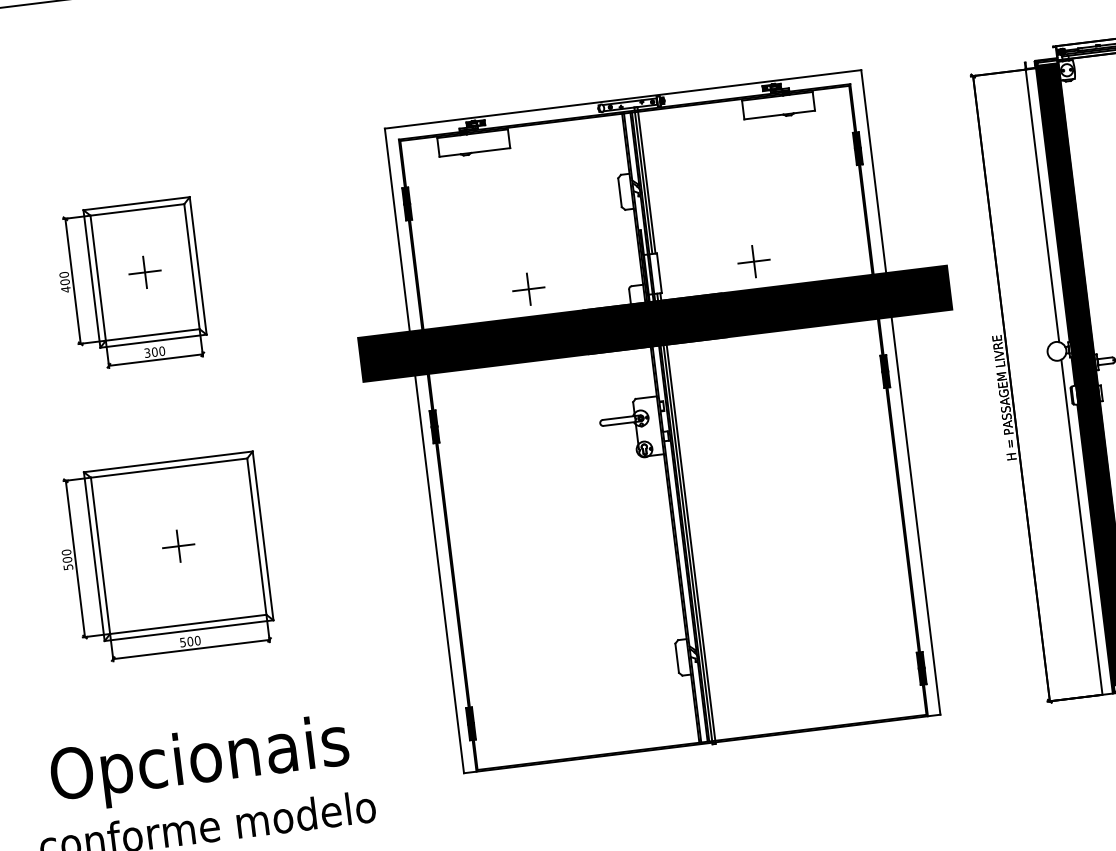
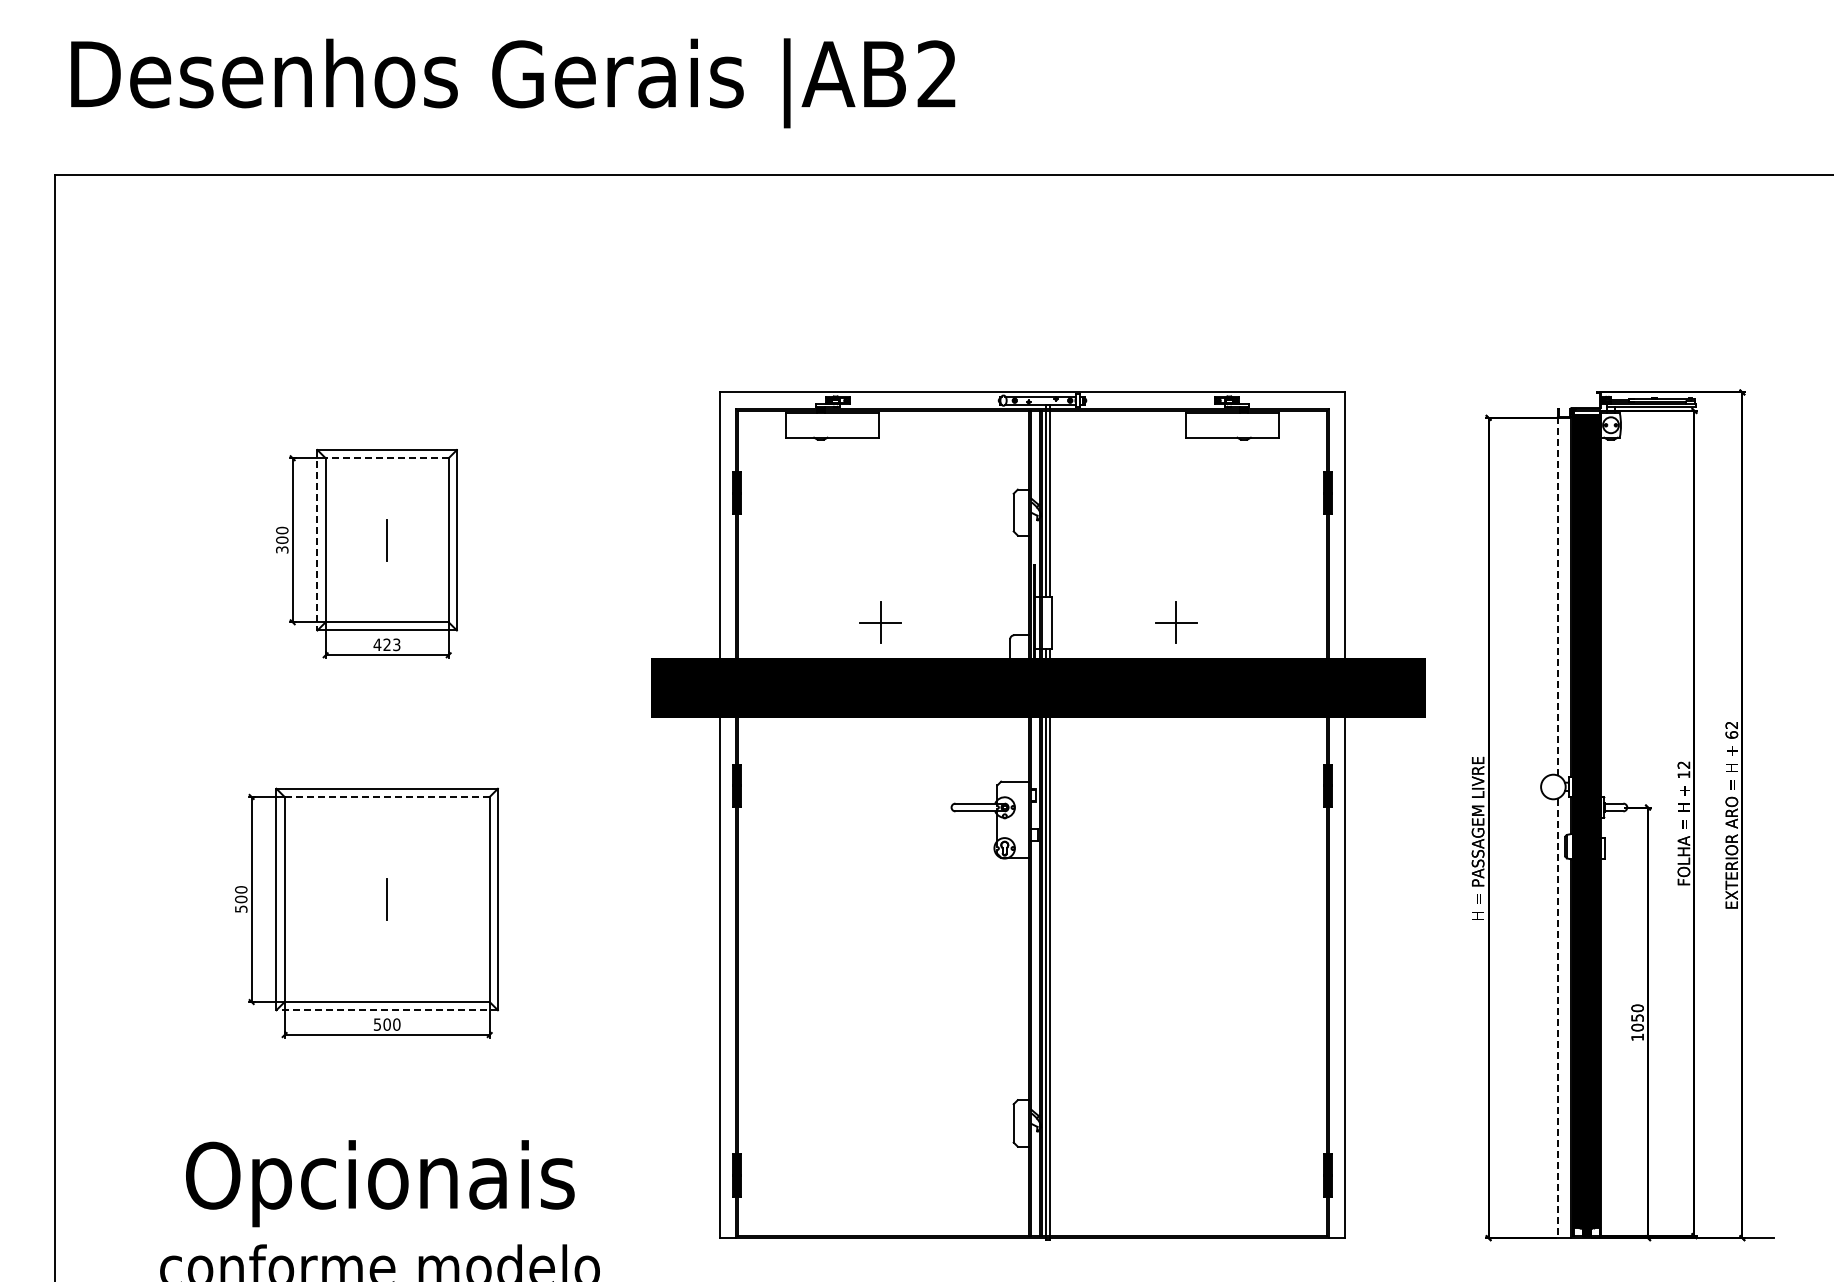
line: (1042, 205) -> (1557, 596), solid -> dashed
line: (137, 210) -> (387, 458), solid -> dashed
line: (144, 272) -> (386, 540), removed
line: (91, 279) -> (317, 540), solid -> dashed
text: (66, 289) -> (282, 549), 400 -> 300
text: (154, 351) -> (386, 644), 300 -> 423
line: (169, 467) -> (387, 796), solid -> dashed
line: (1081, 527) -> (1557, 1018), solid -> dashed
line: (178, 546) -> (386, 899), removed
line: (189, 630) -> (387, 1010), solid -> dashed

